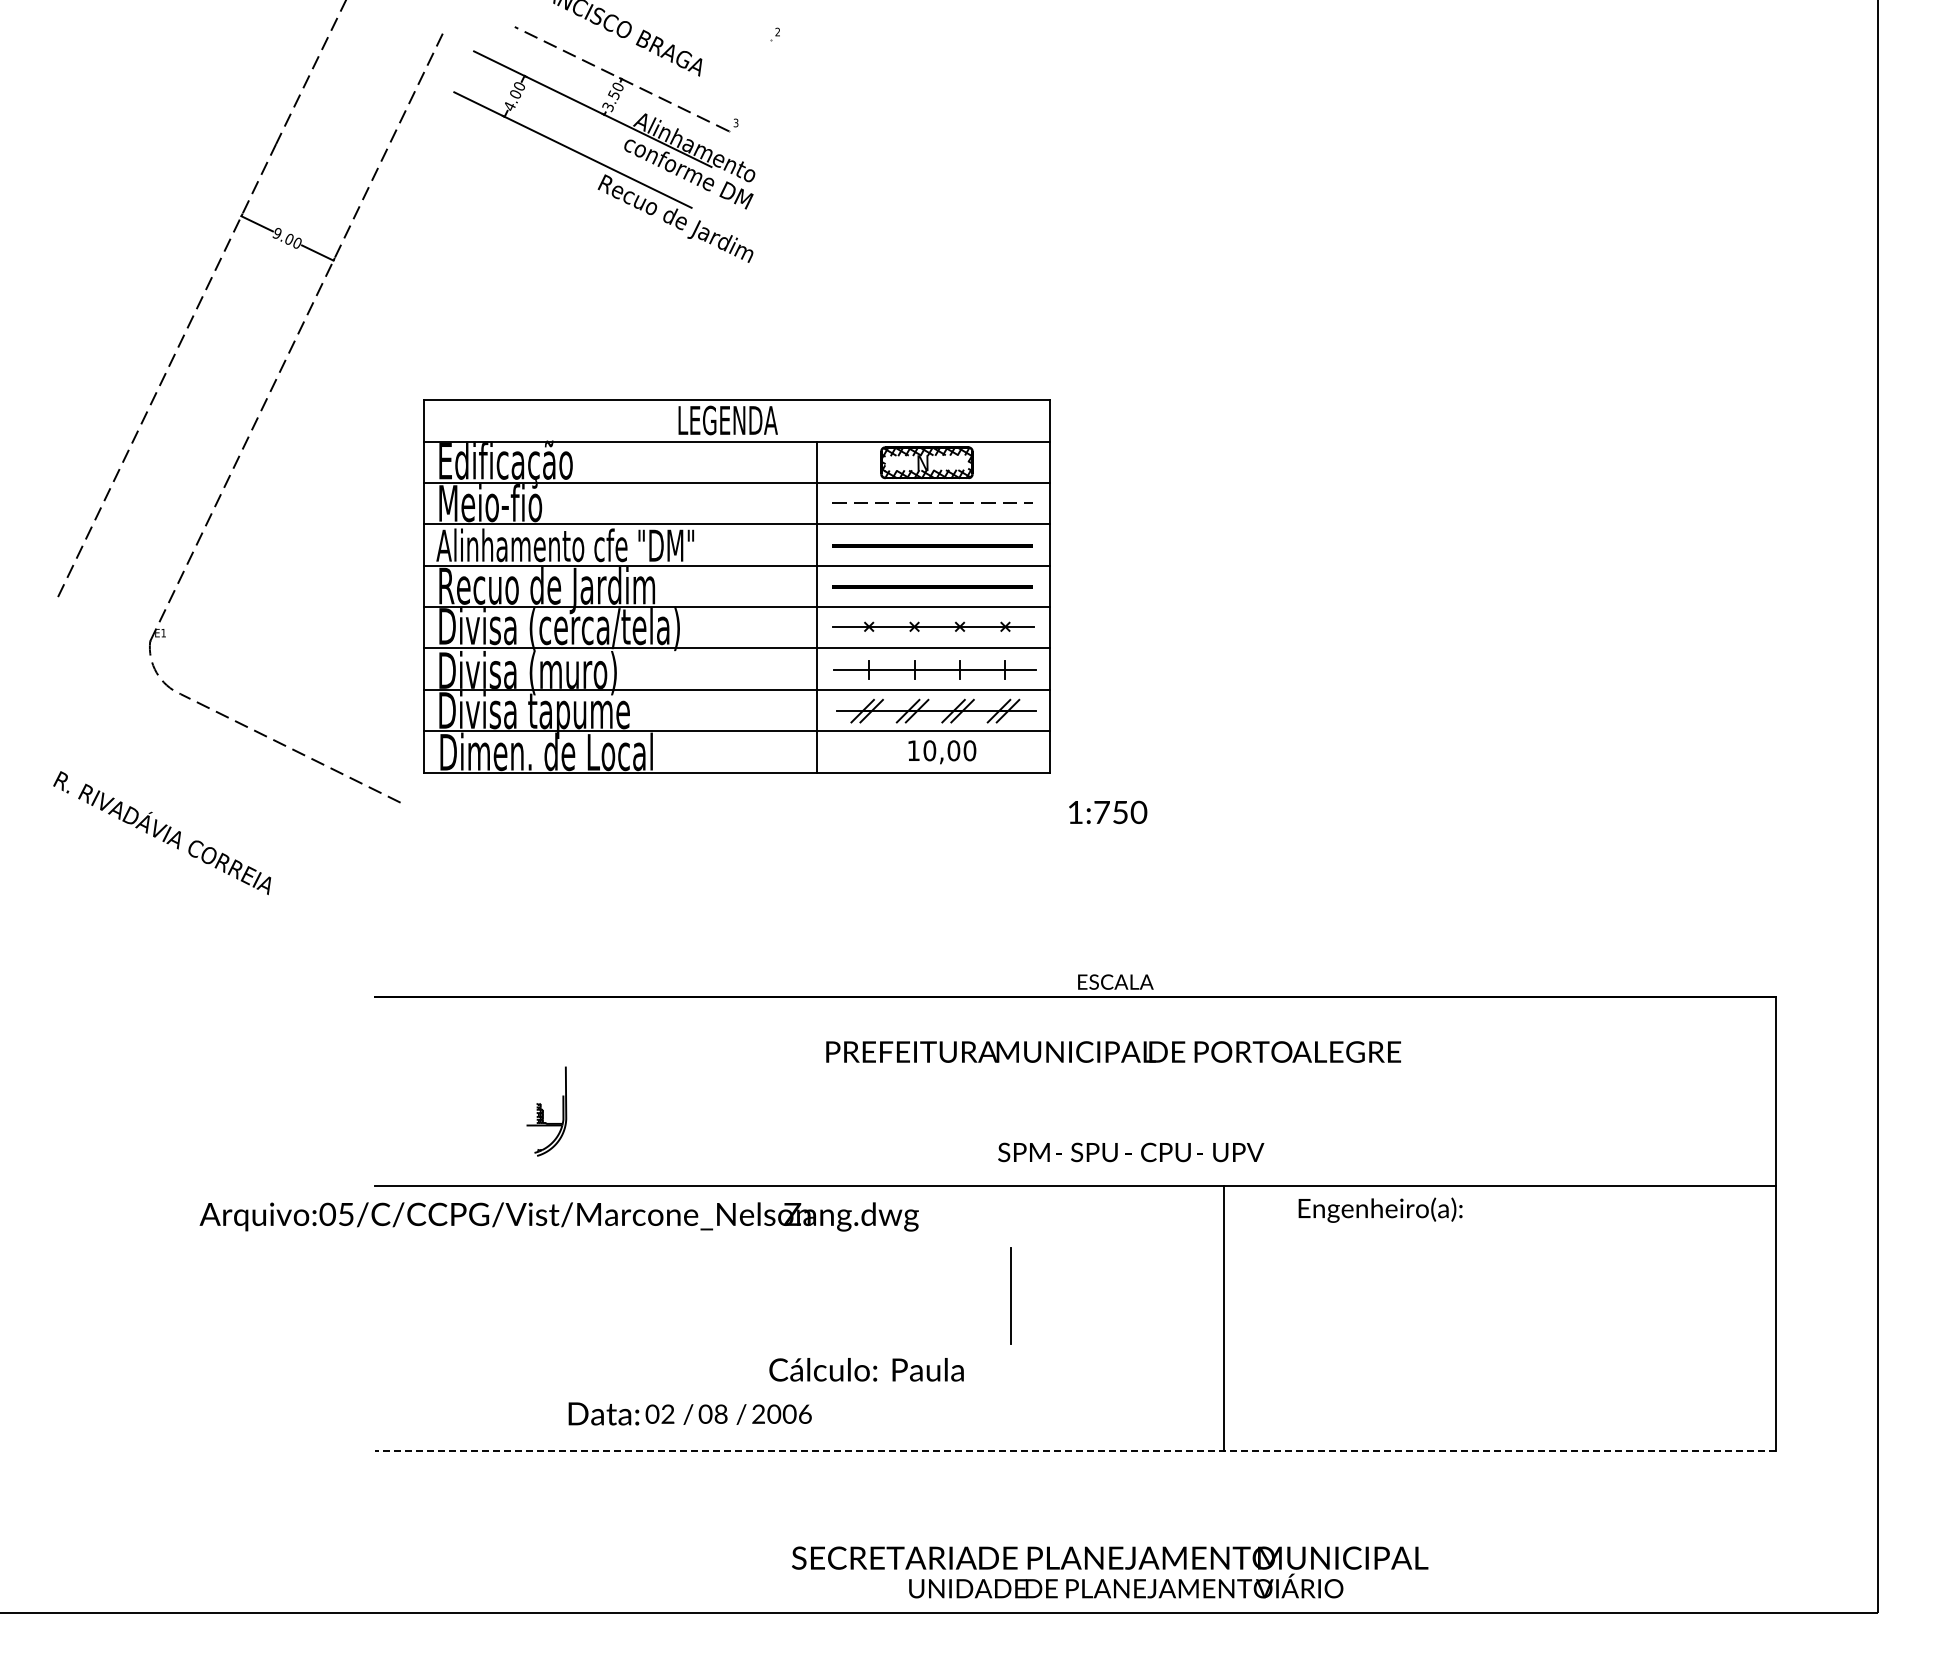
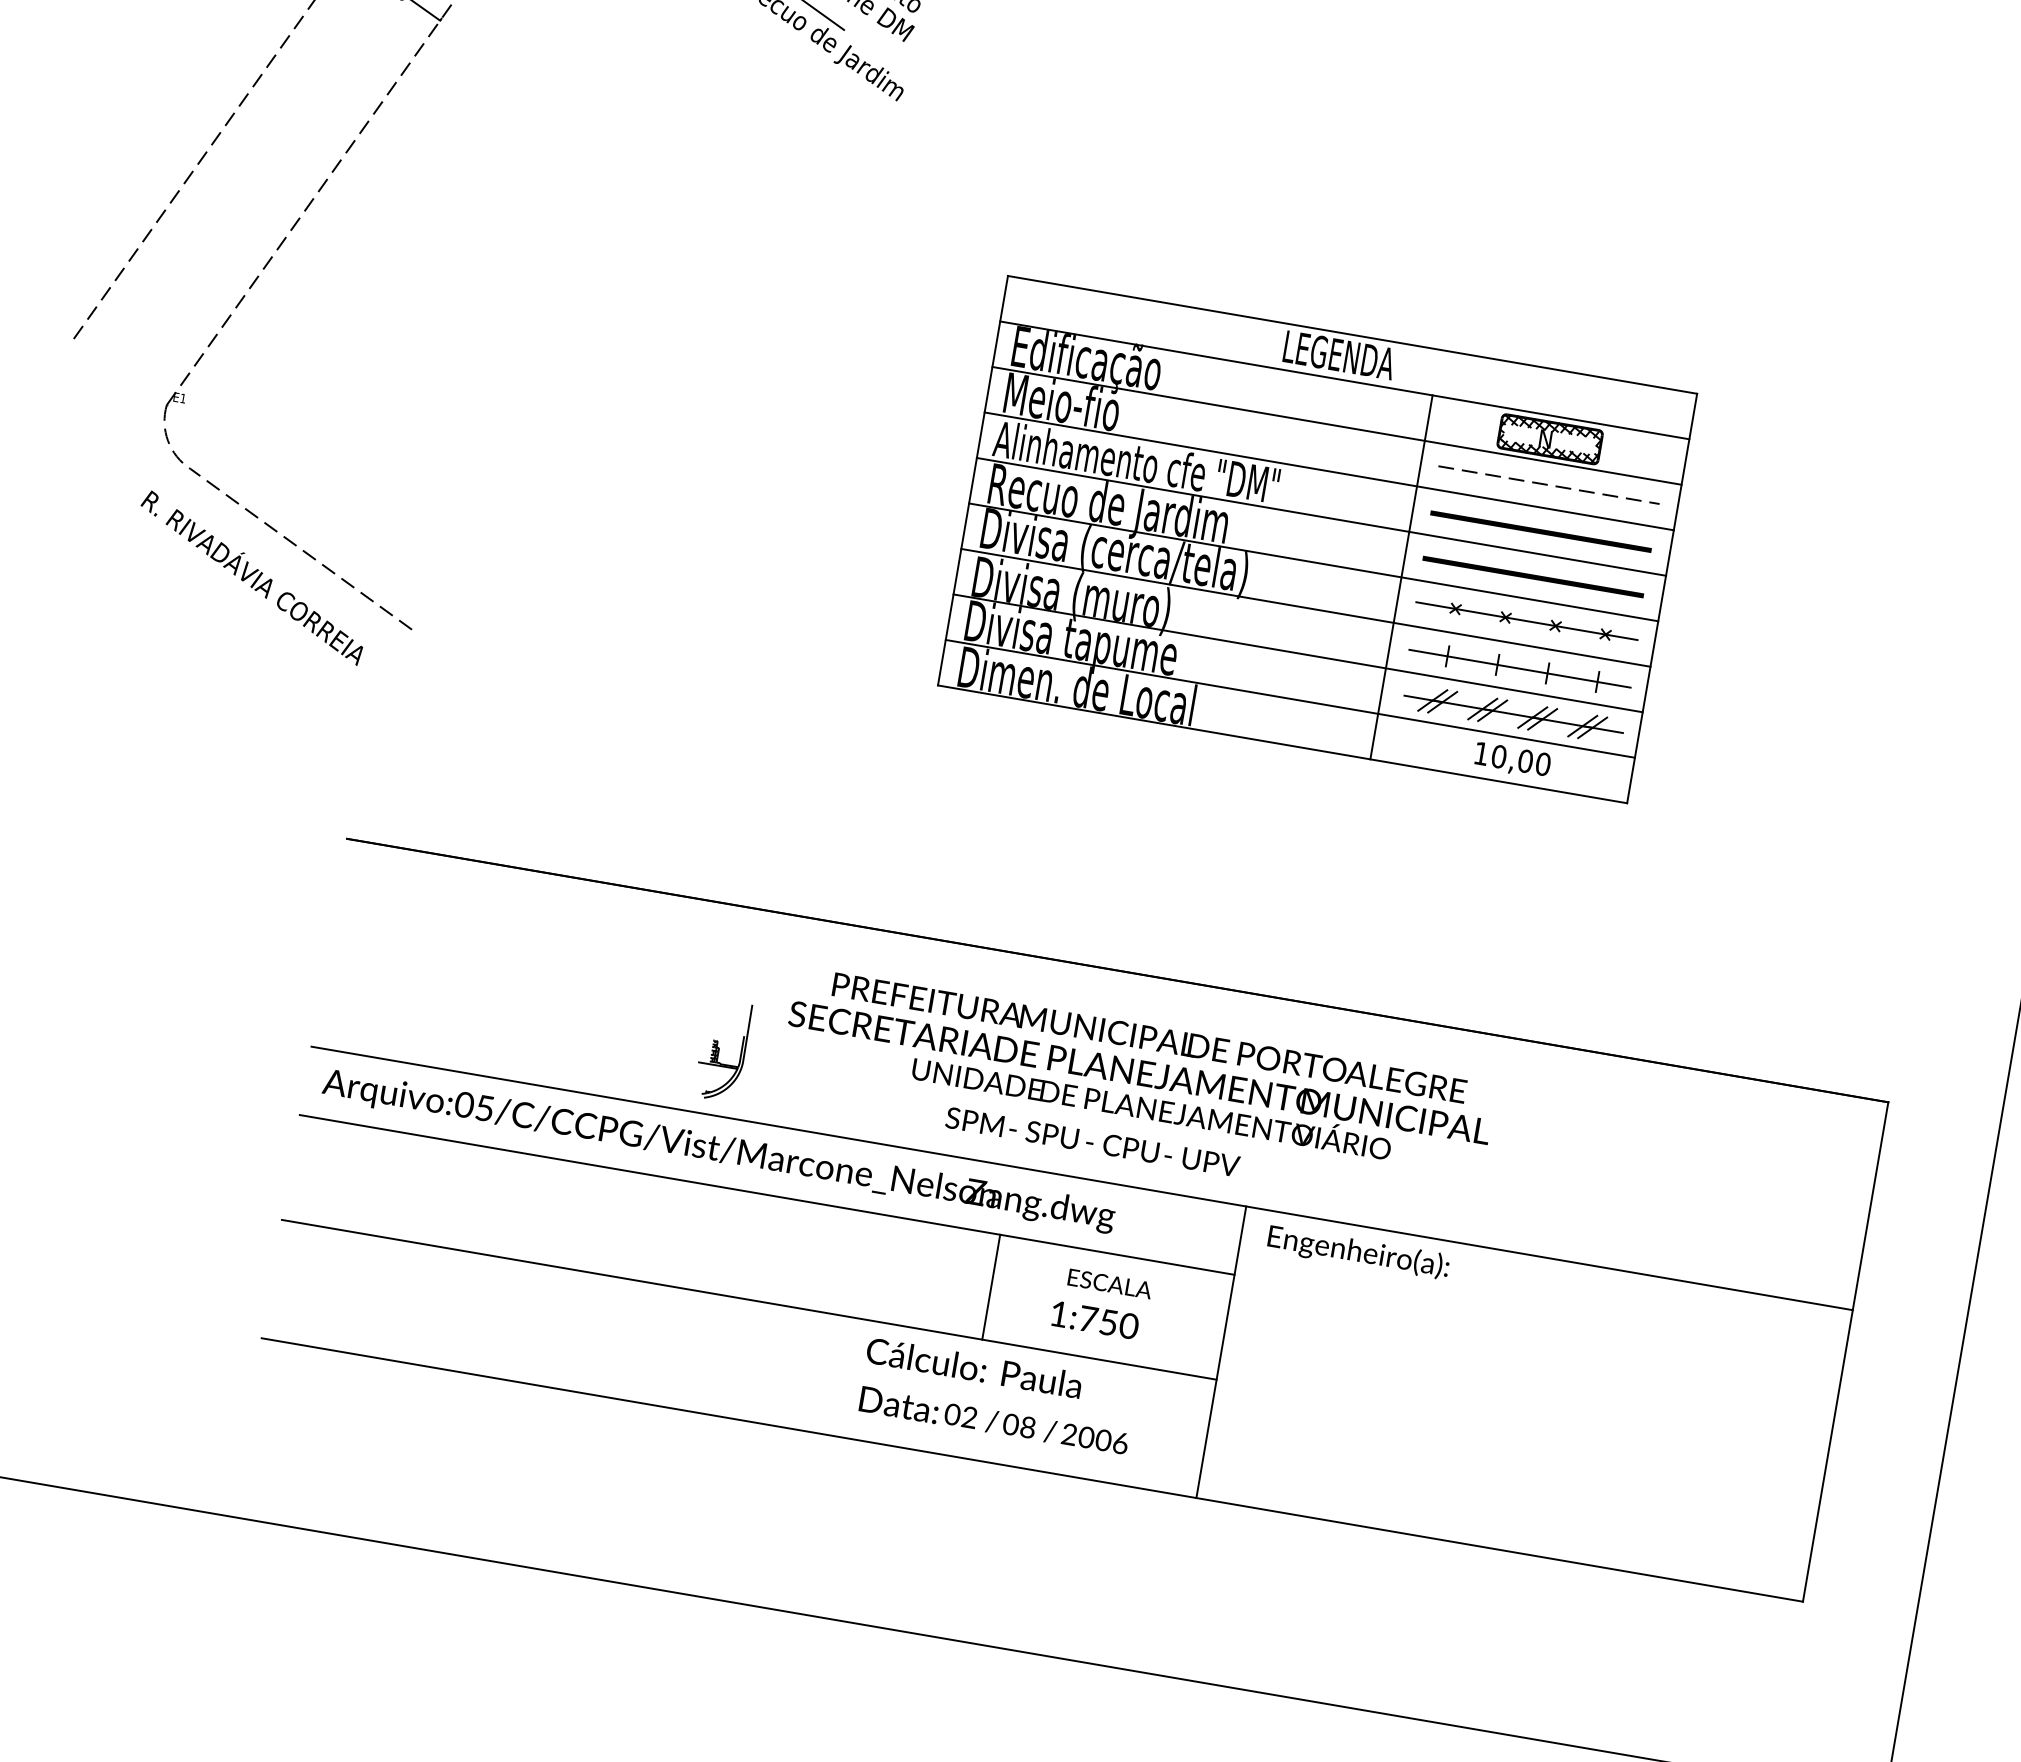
part: (736, 586) -> (1317, 539), moved
text: (1108, 812) -> (1095, 1320), moved
text: (161, 833) -> (250, 578), moved
text: (1115, 981) -> (1109, 1283), moved
part: (546, 1111) -> (722, 1050), moved
text: (1131, 1152) -> (1093, 1142), moved
text: (1380, 1209) -> (1358, 1252), moved
text: (558, 1216) -> (718, 1150), moved
line: (799, 1248) -> (767, 1195), added
line: (799, 1343) -> (749, 1299), added
text: (866, 1369) -> (974, 1367), moved
text: (689, 1413) -> (993, 1420), moved
line: (1074, 1451) -> (1031, 1470), dashed -> solid
text: (1110, 1572) -> (1137, 1088), moved

